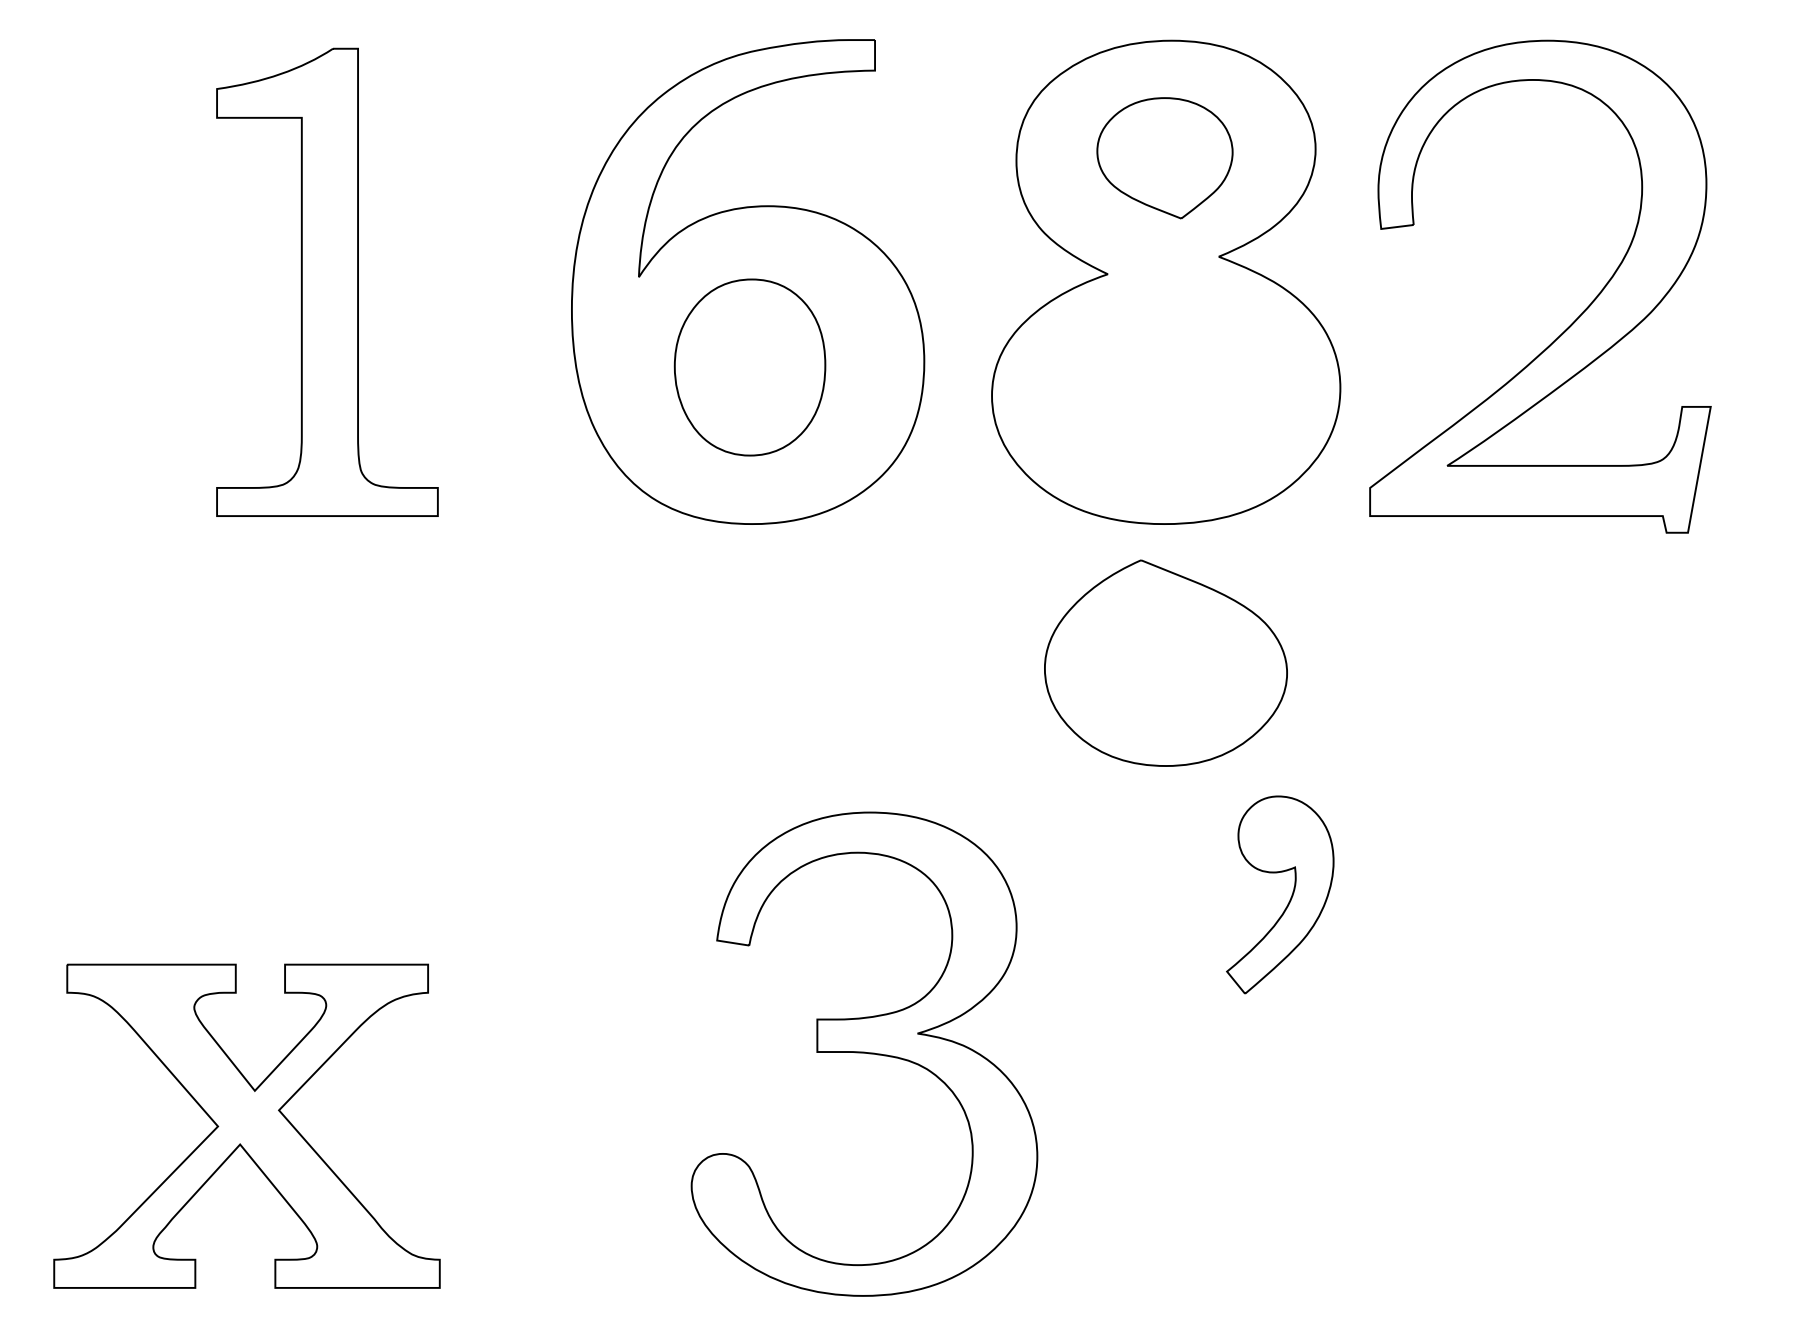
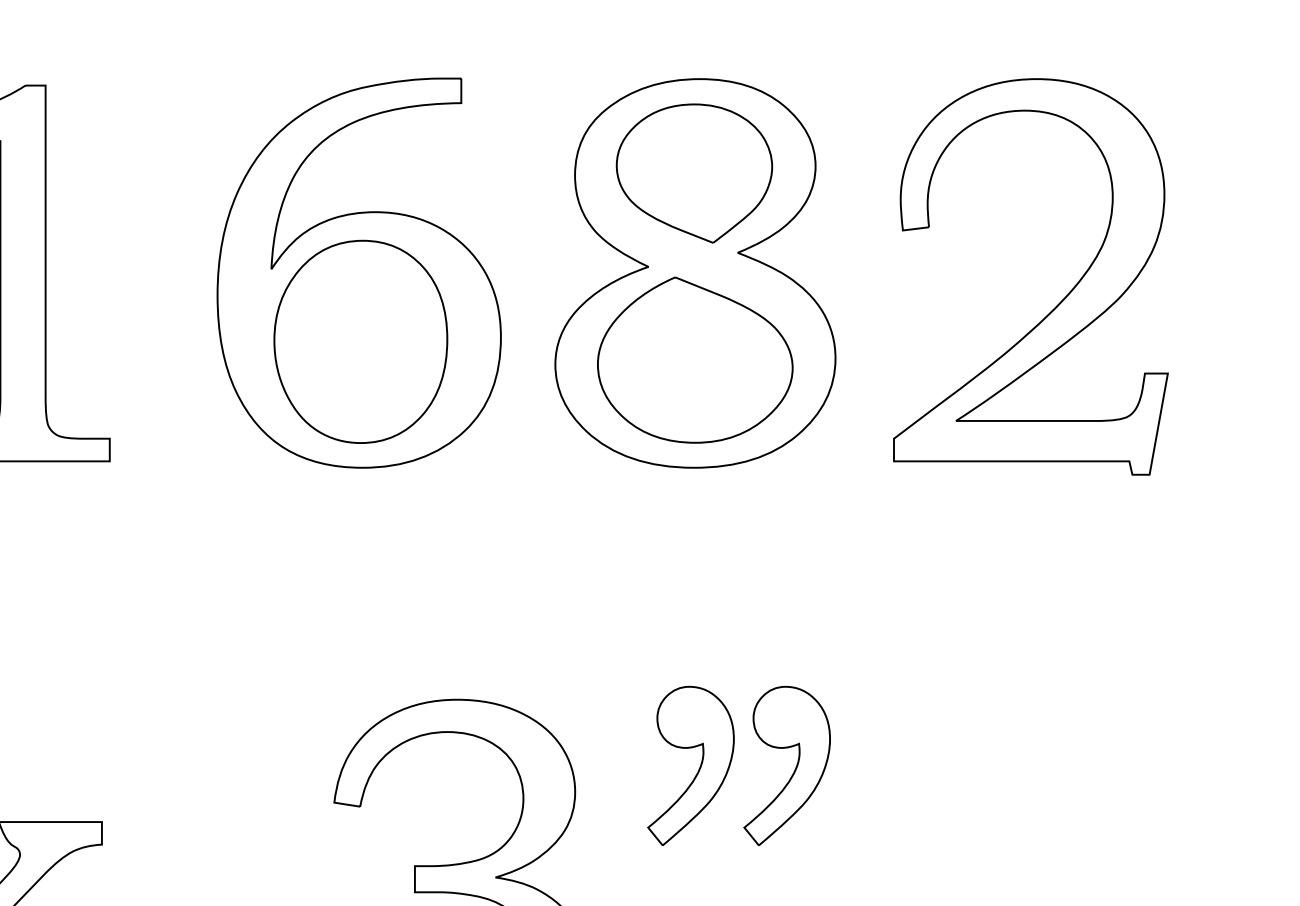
part: (1164, 158) -> (694, 173), size x1.43
part: (1574, 320) -> (1058, 304), moved
part: (749, 367) -> (360, 341), size x1.43
part: (1165, 662) -> (694, 359), moved
part: (1170, 898) -> (698, 768), added

